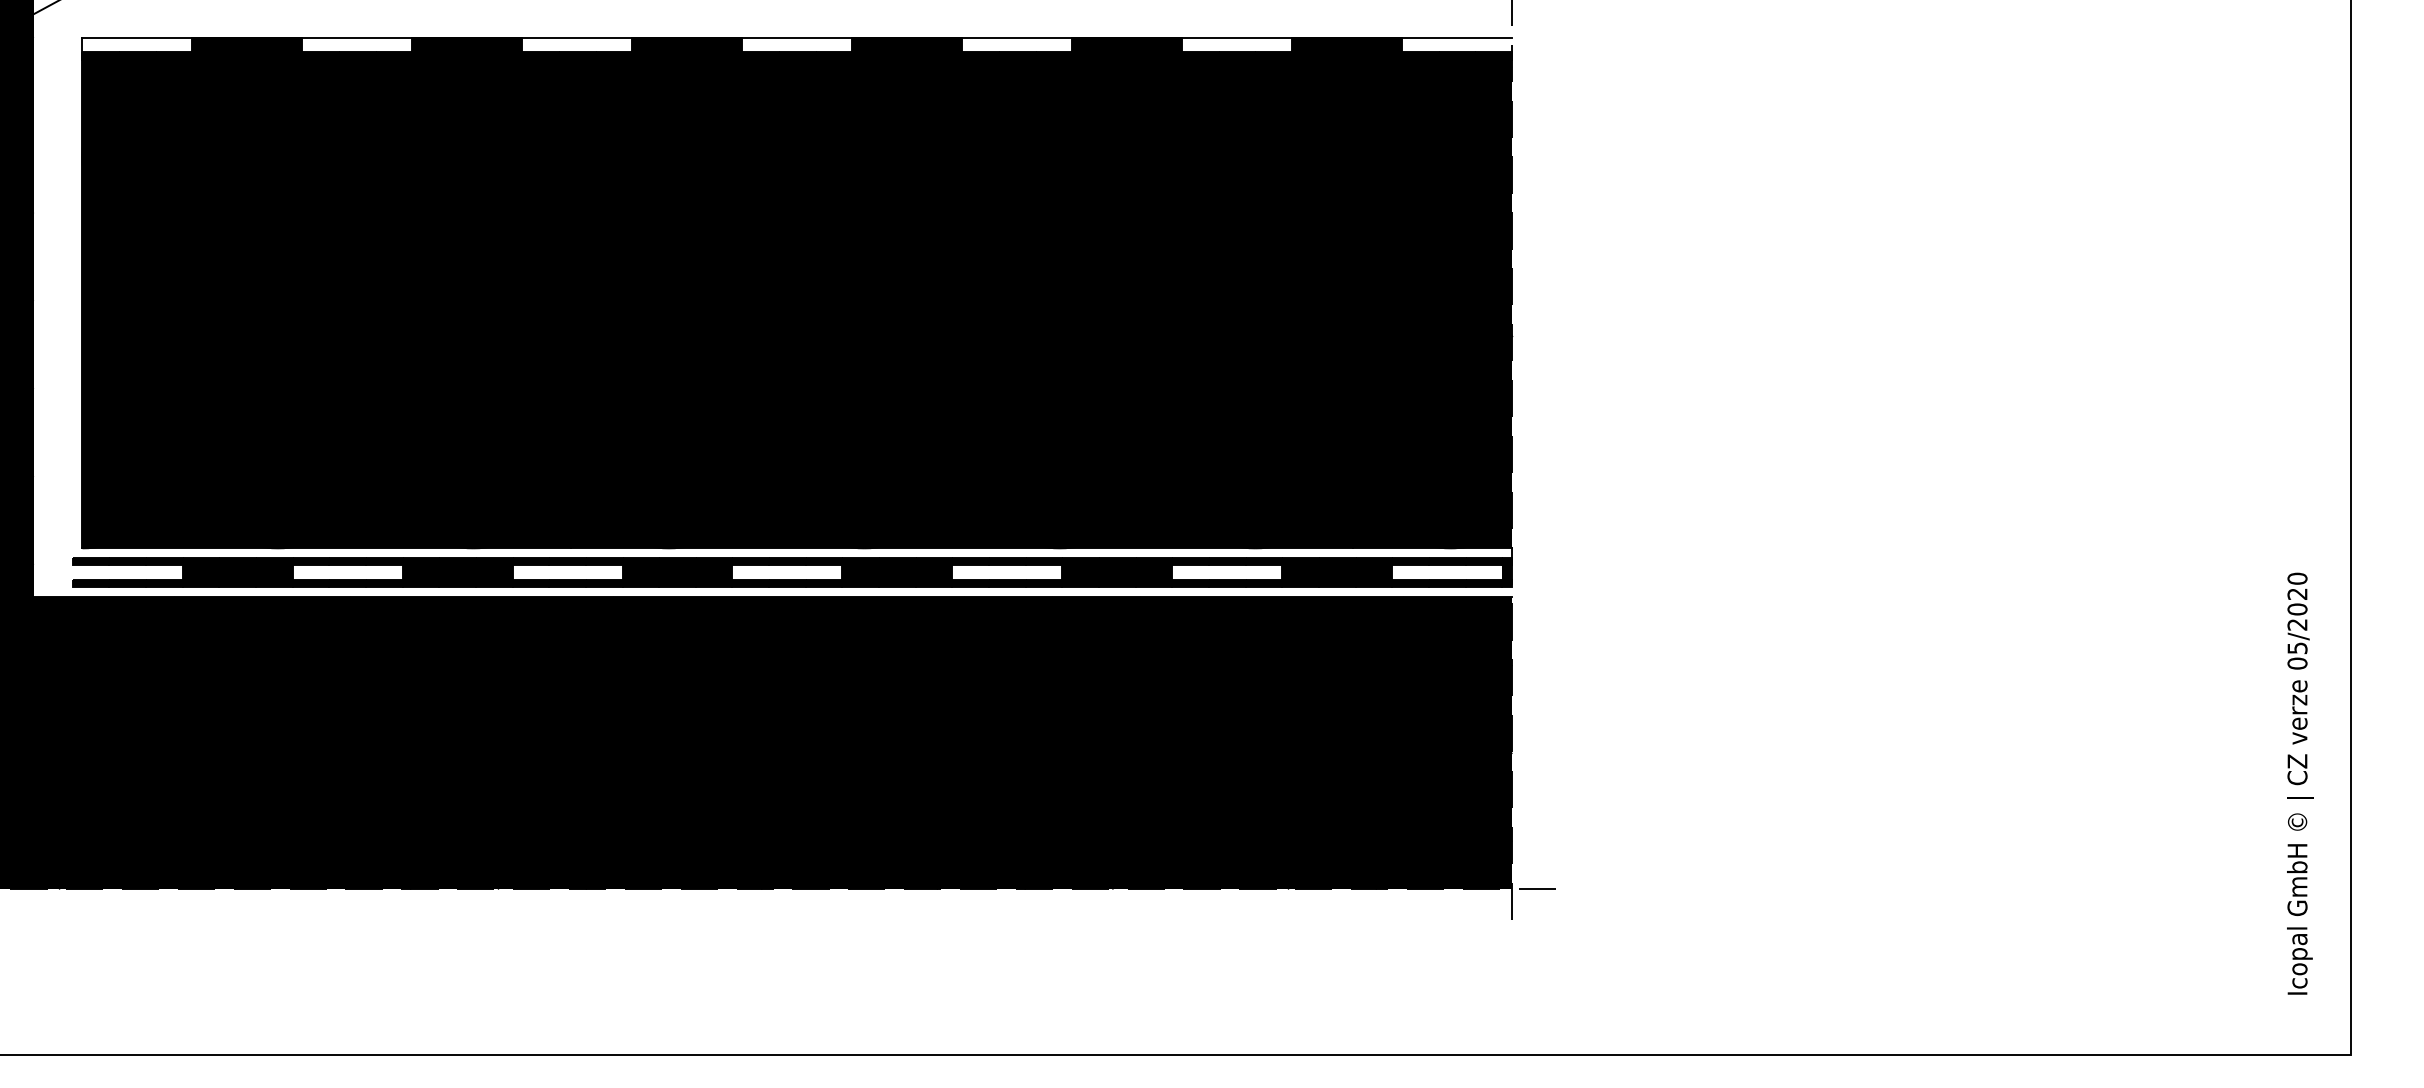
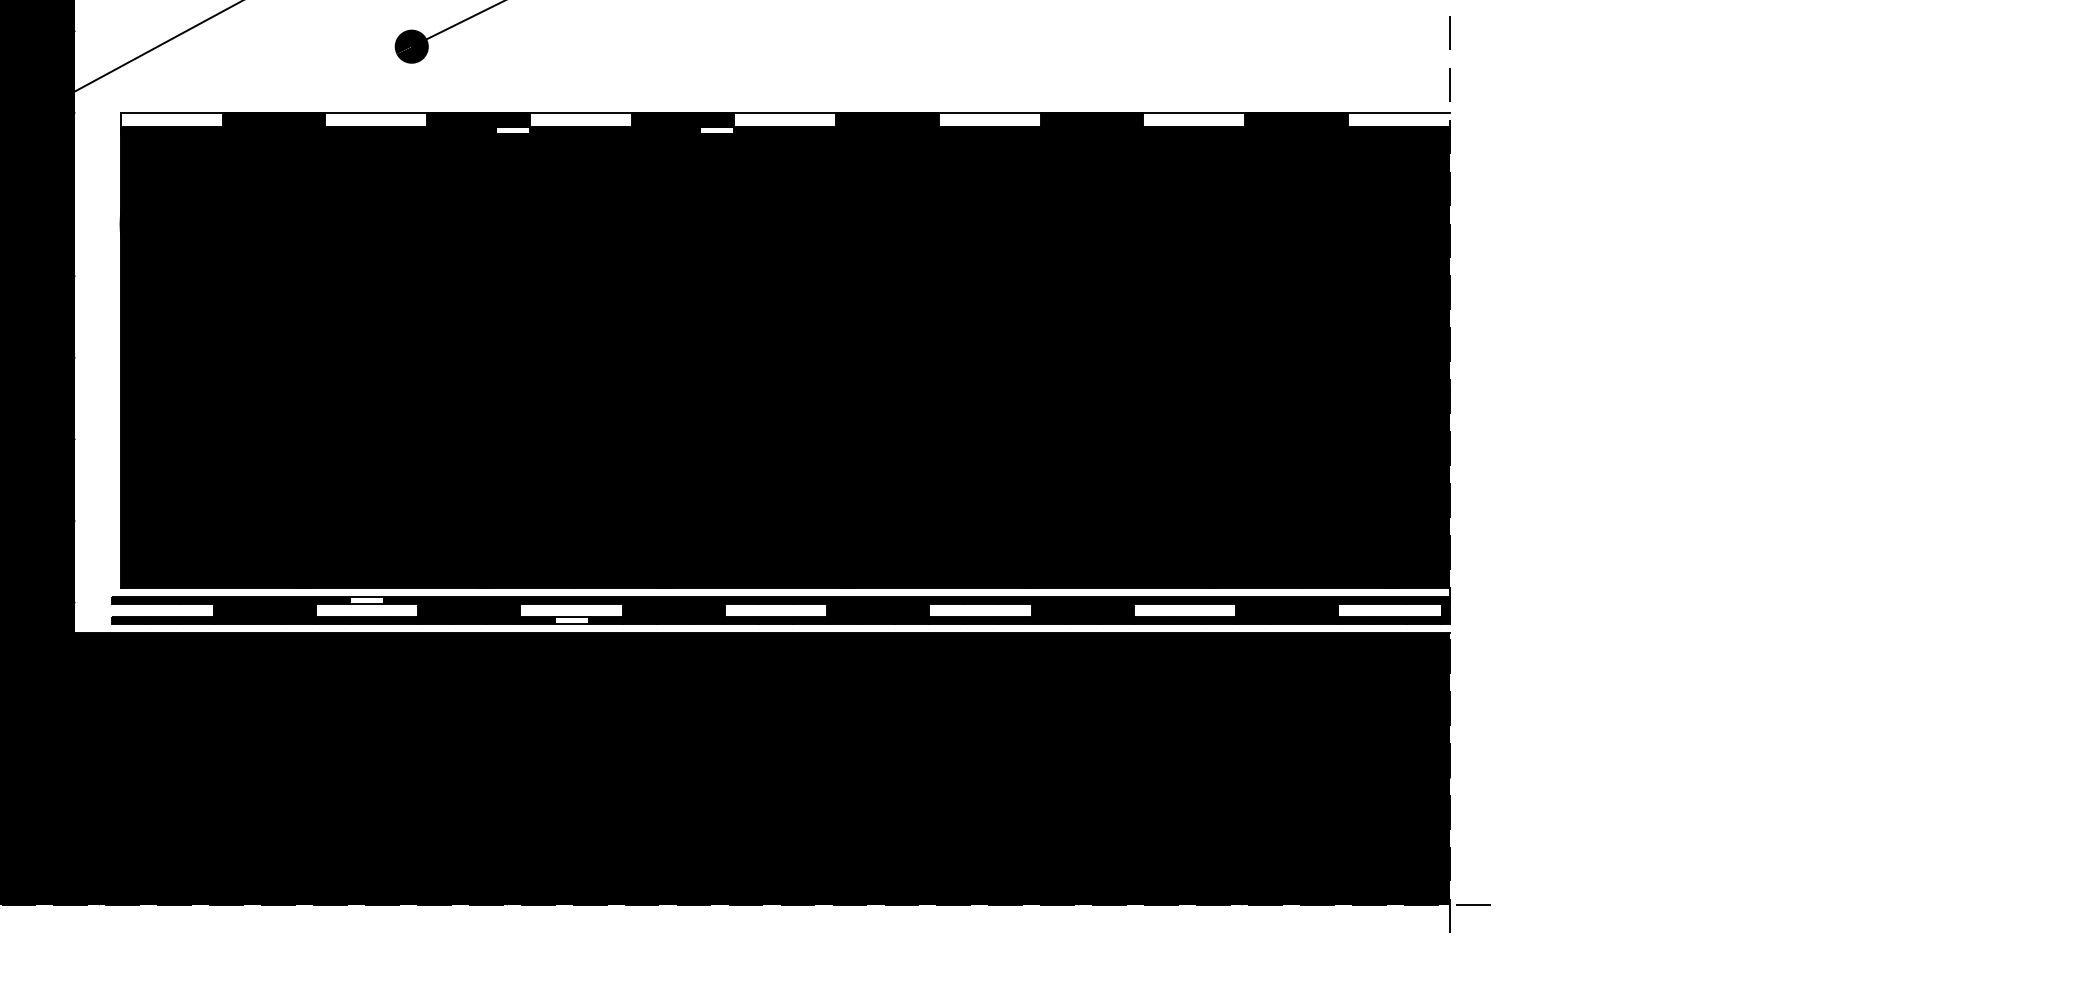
fill: (503, 55) -> (512, 129), removed
fill: (723, 55) -> (716, 129), removed
fill: (347, 561) -> (367, 600), removed
fill: (567, 583) -> (571, 620), removed

